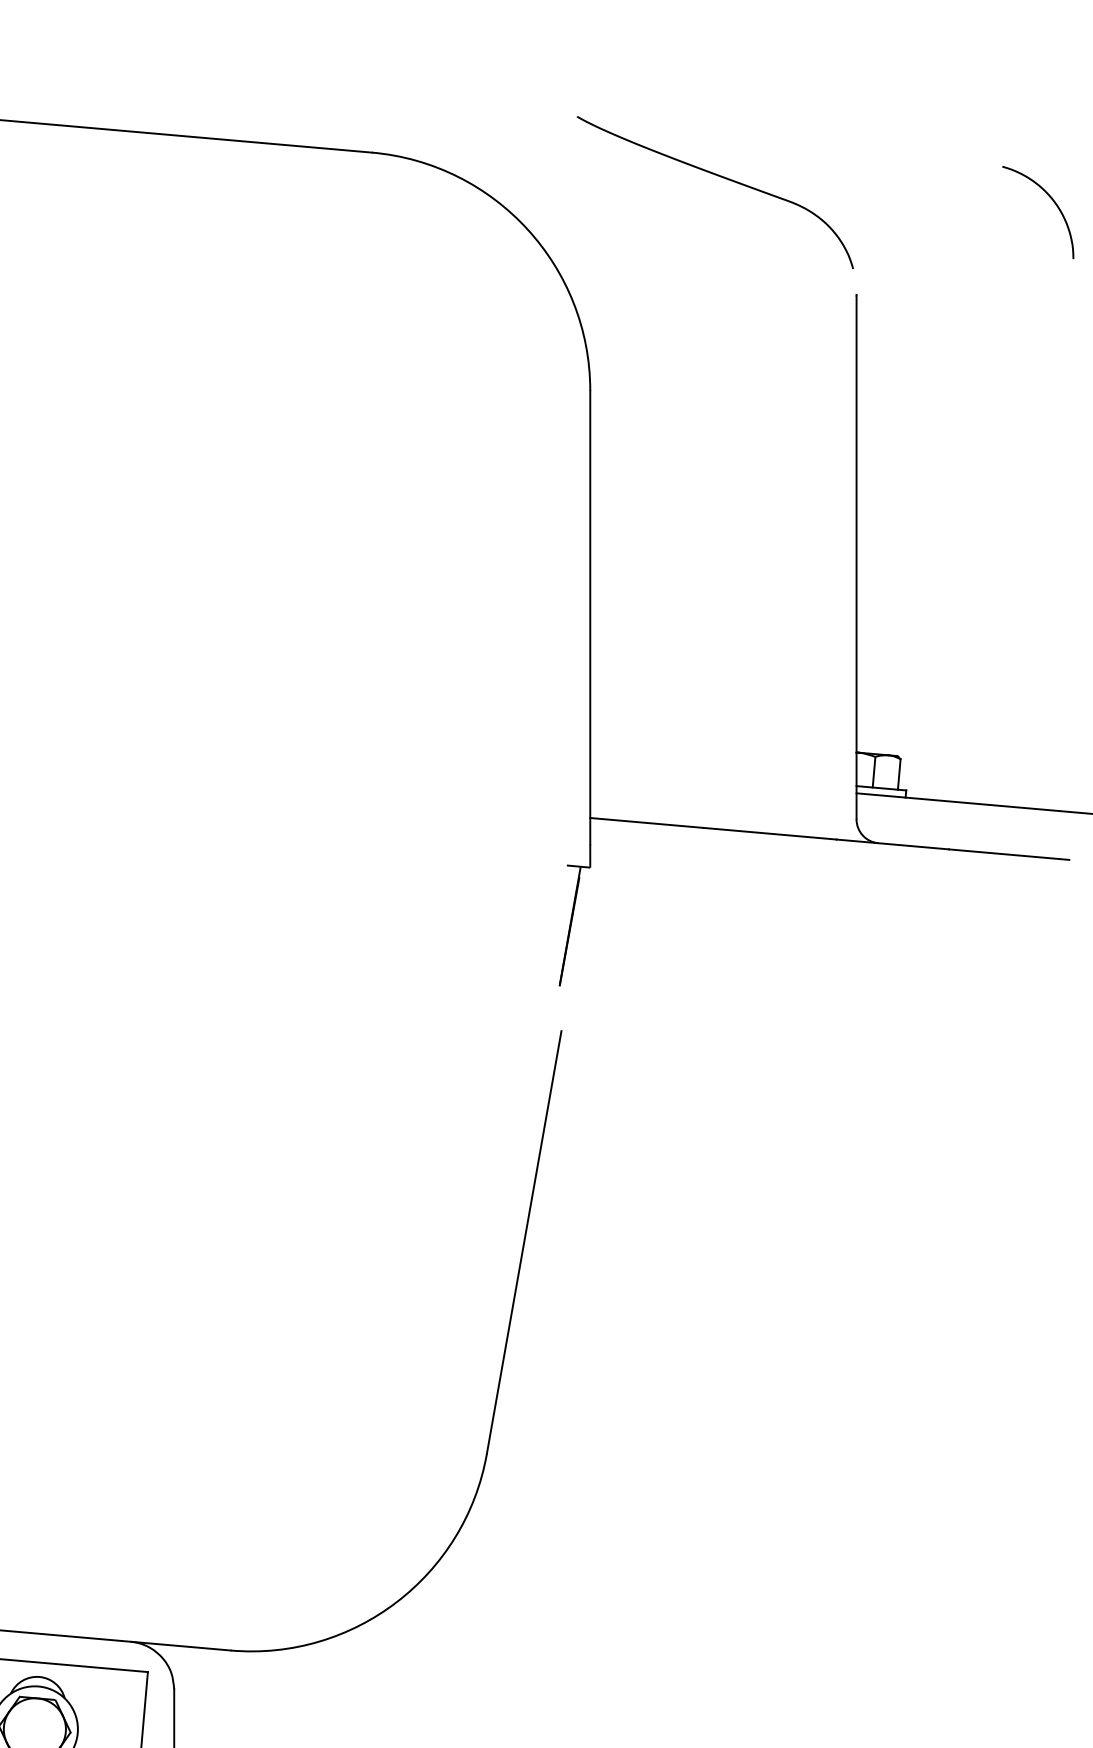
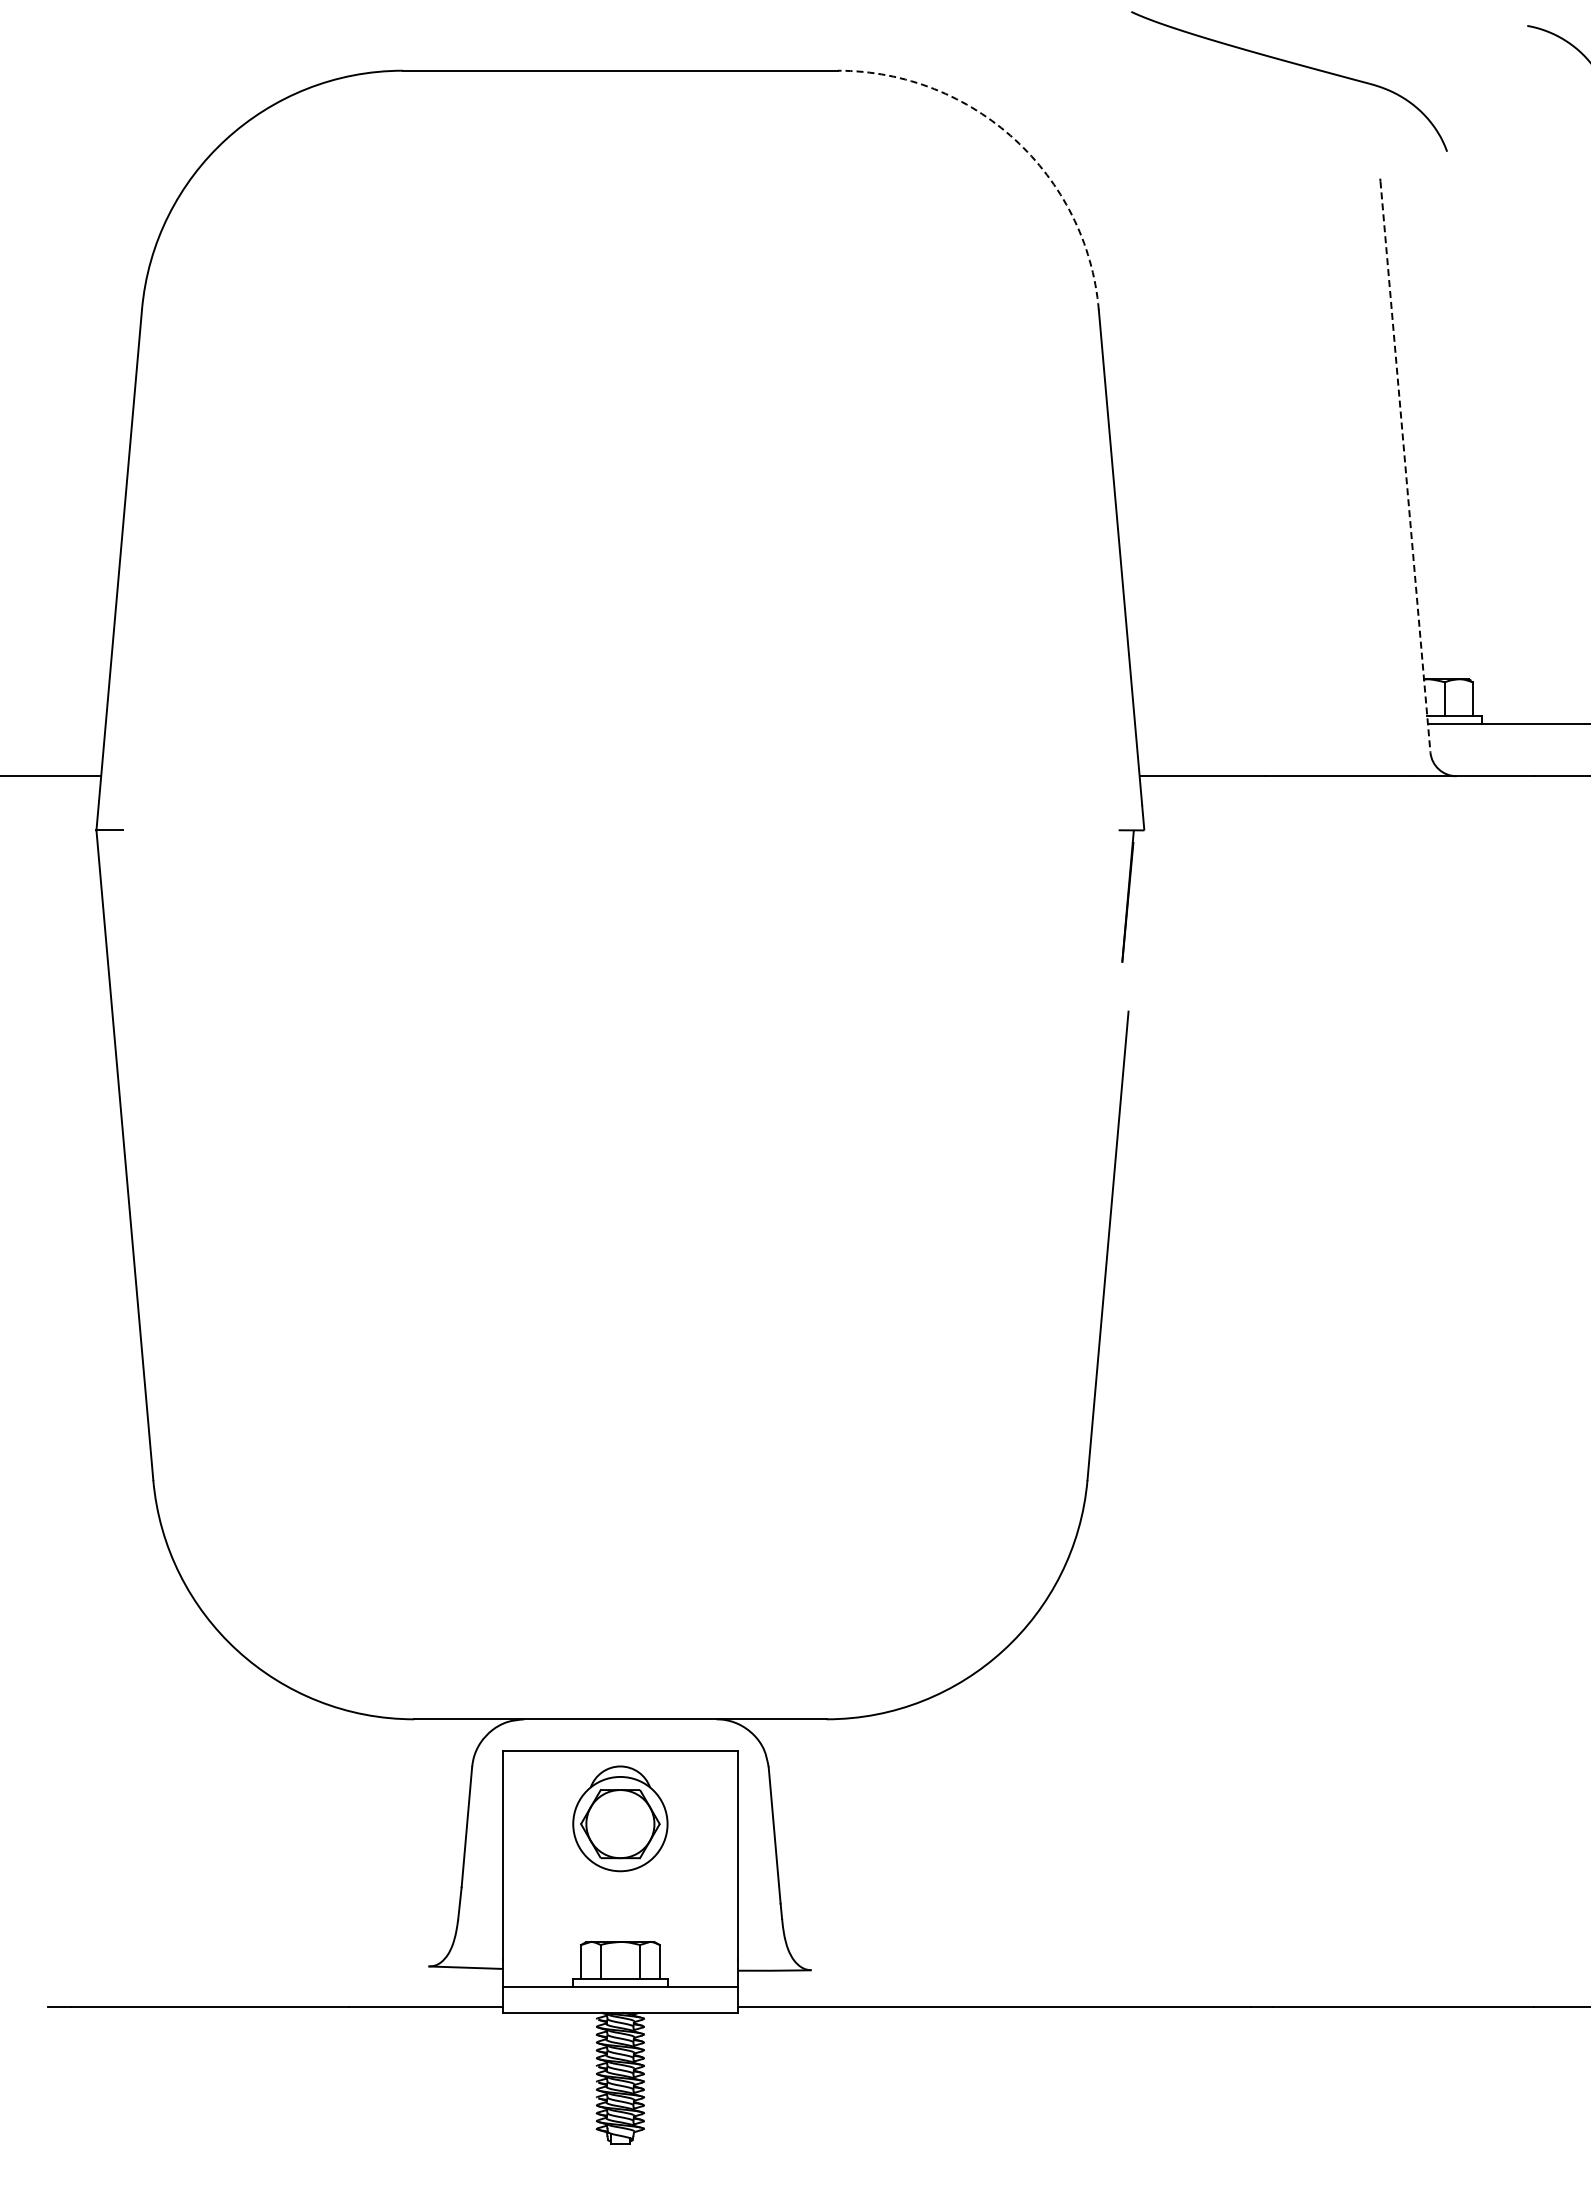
part: (720, 177) -> (1293, 64), moved
arc: (527, 229) -> (1014, 139), solid -> dashed
line: (856, 557) -> (1405, 466), solid -> dashed

